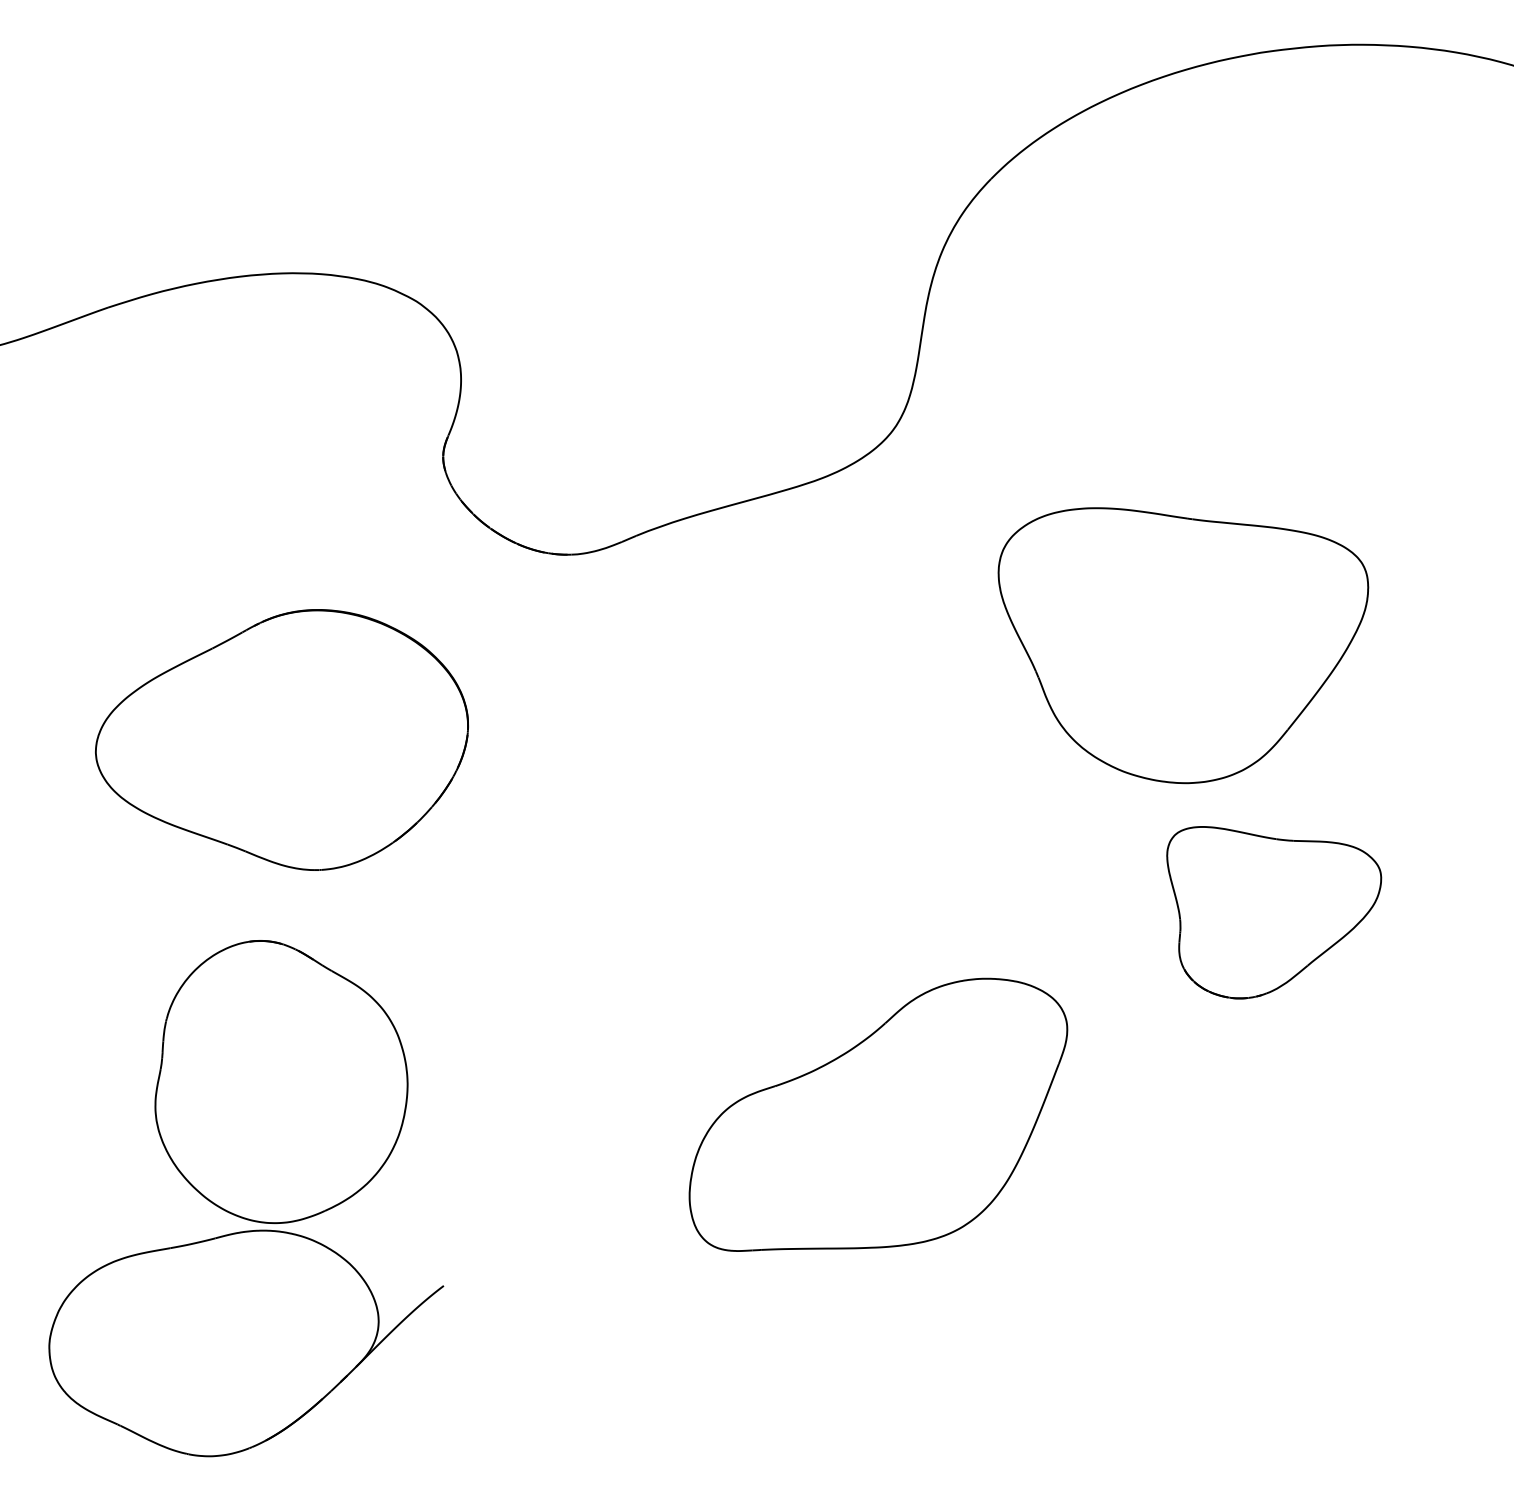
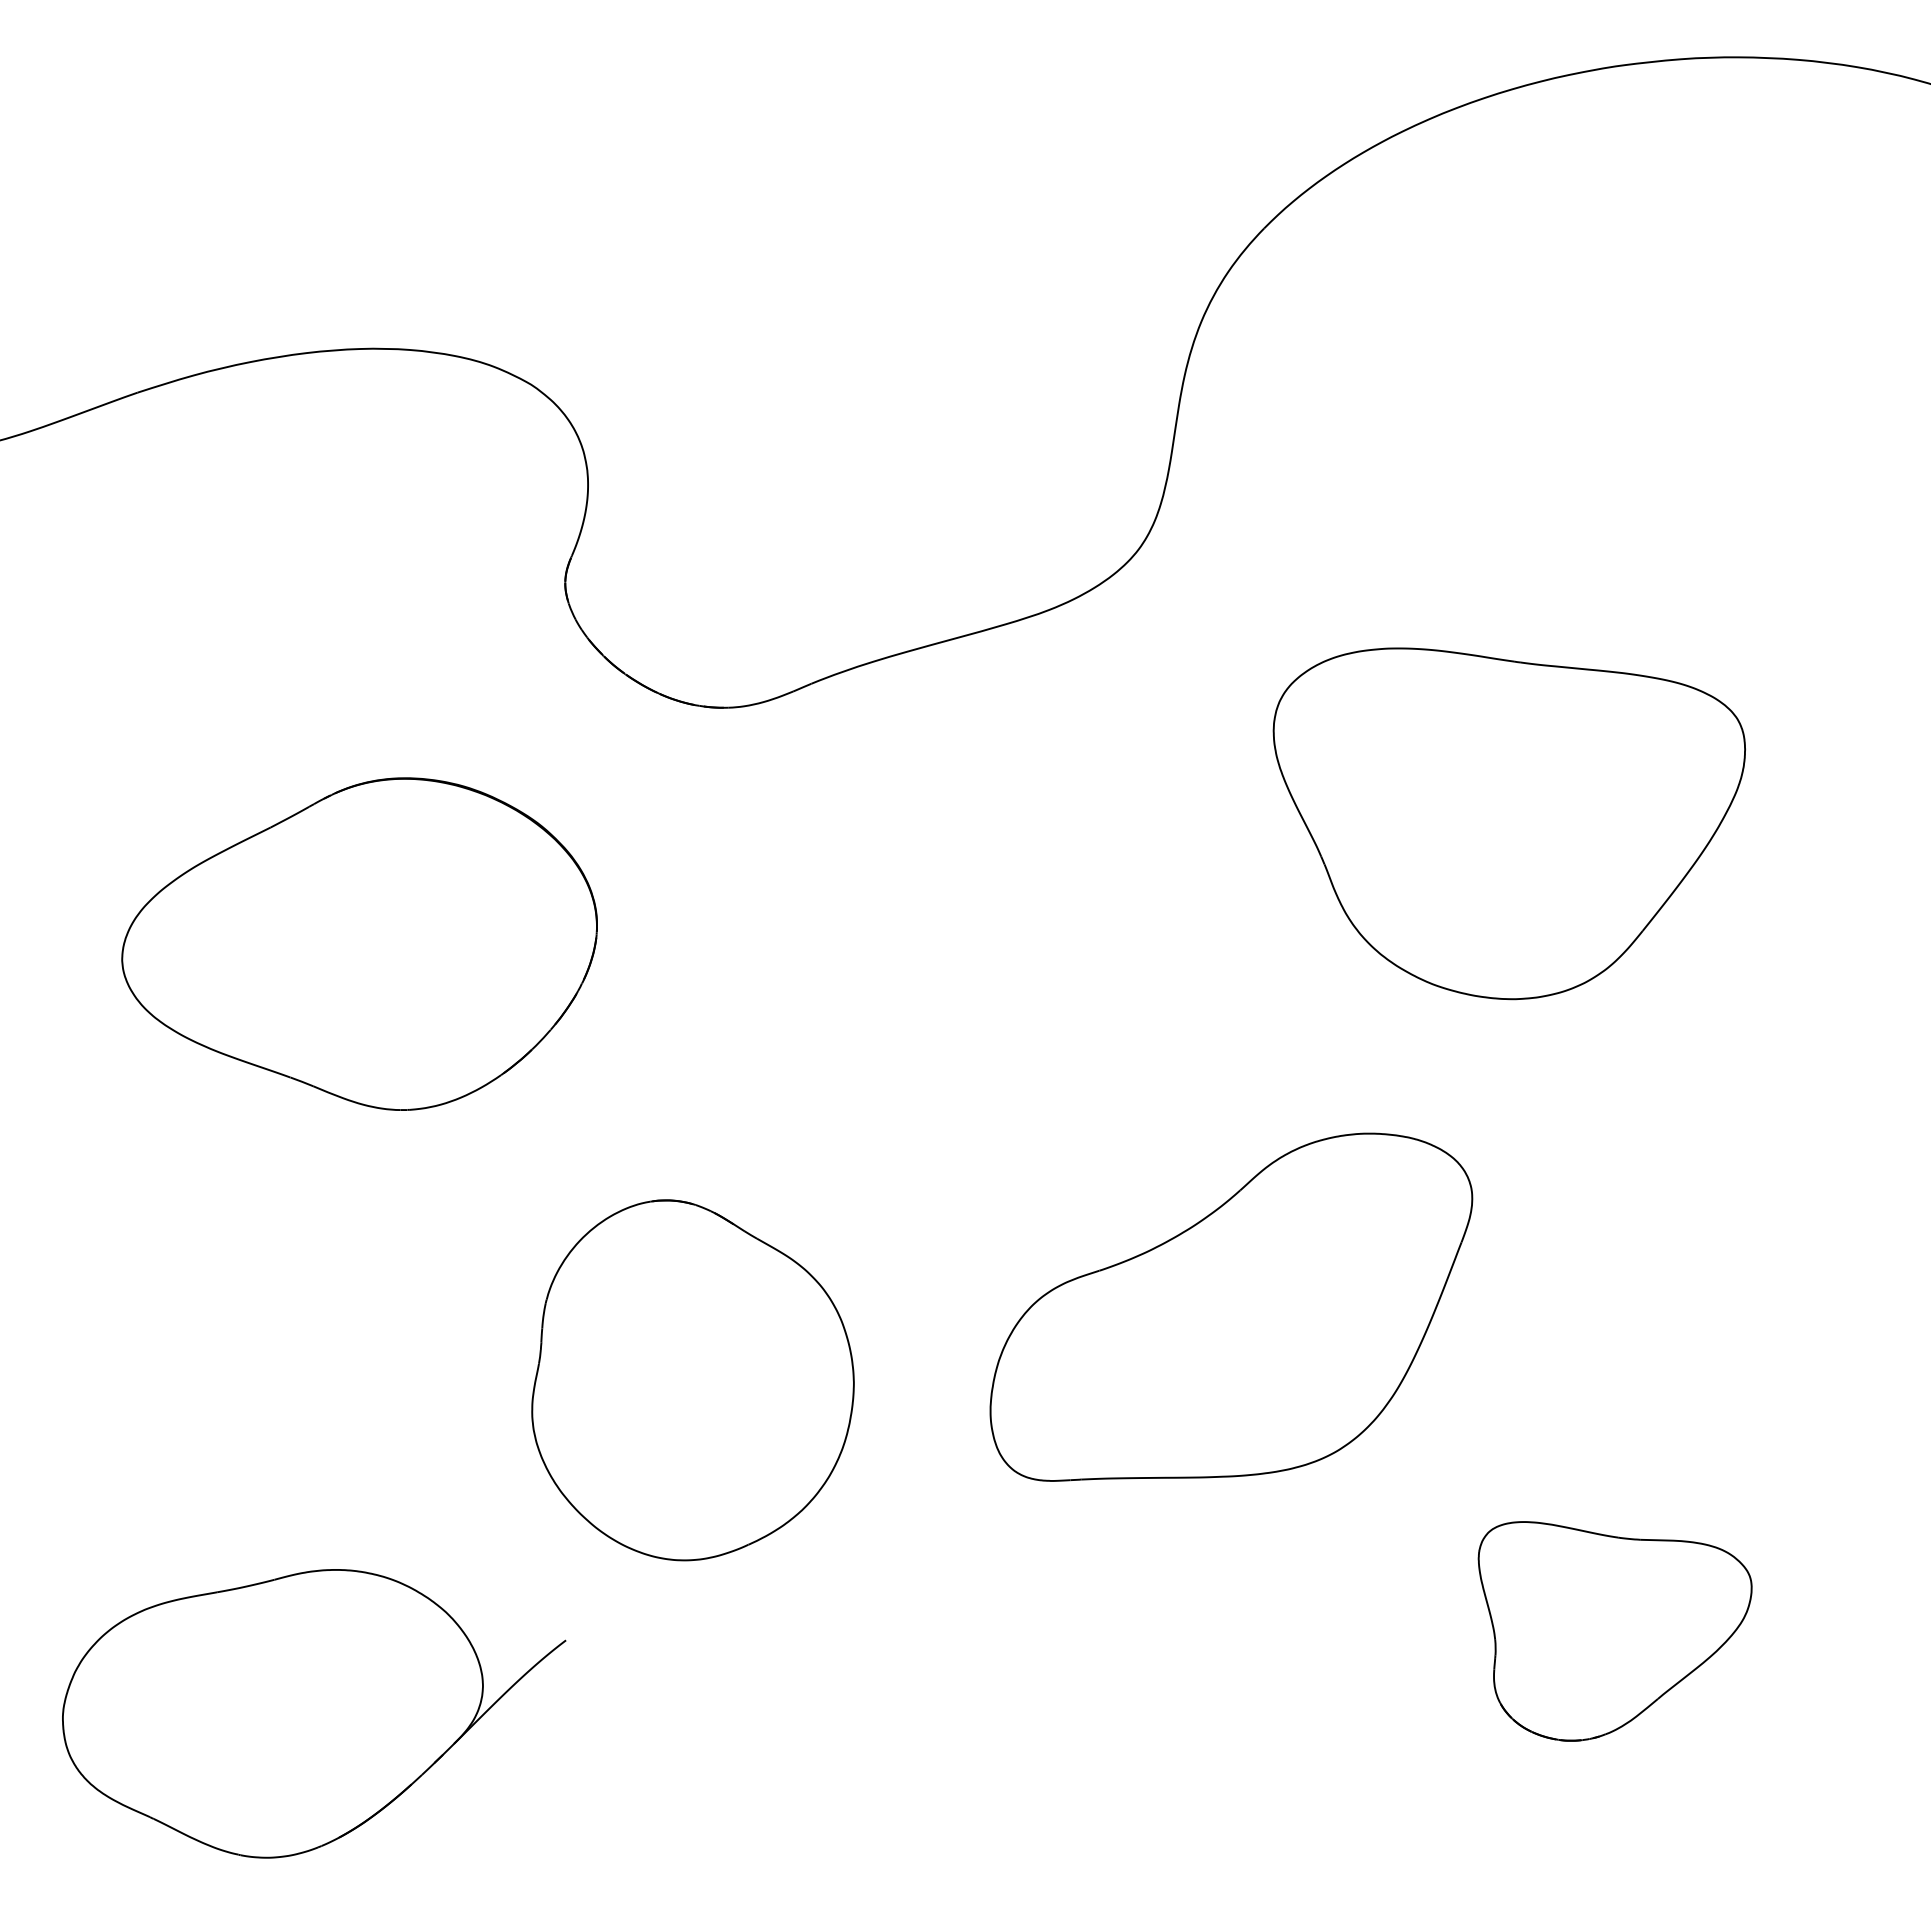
part: (1273, 912) -> (1614, 1631), moved
part: (281, 1082) -> (692, 1380), moved
part: (878, 1114) -> (1231, 1306), moved

